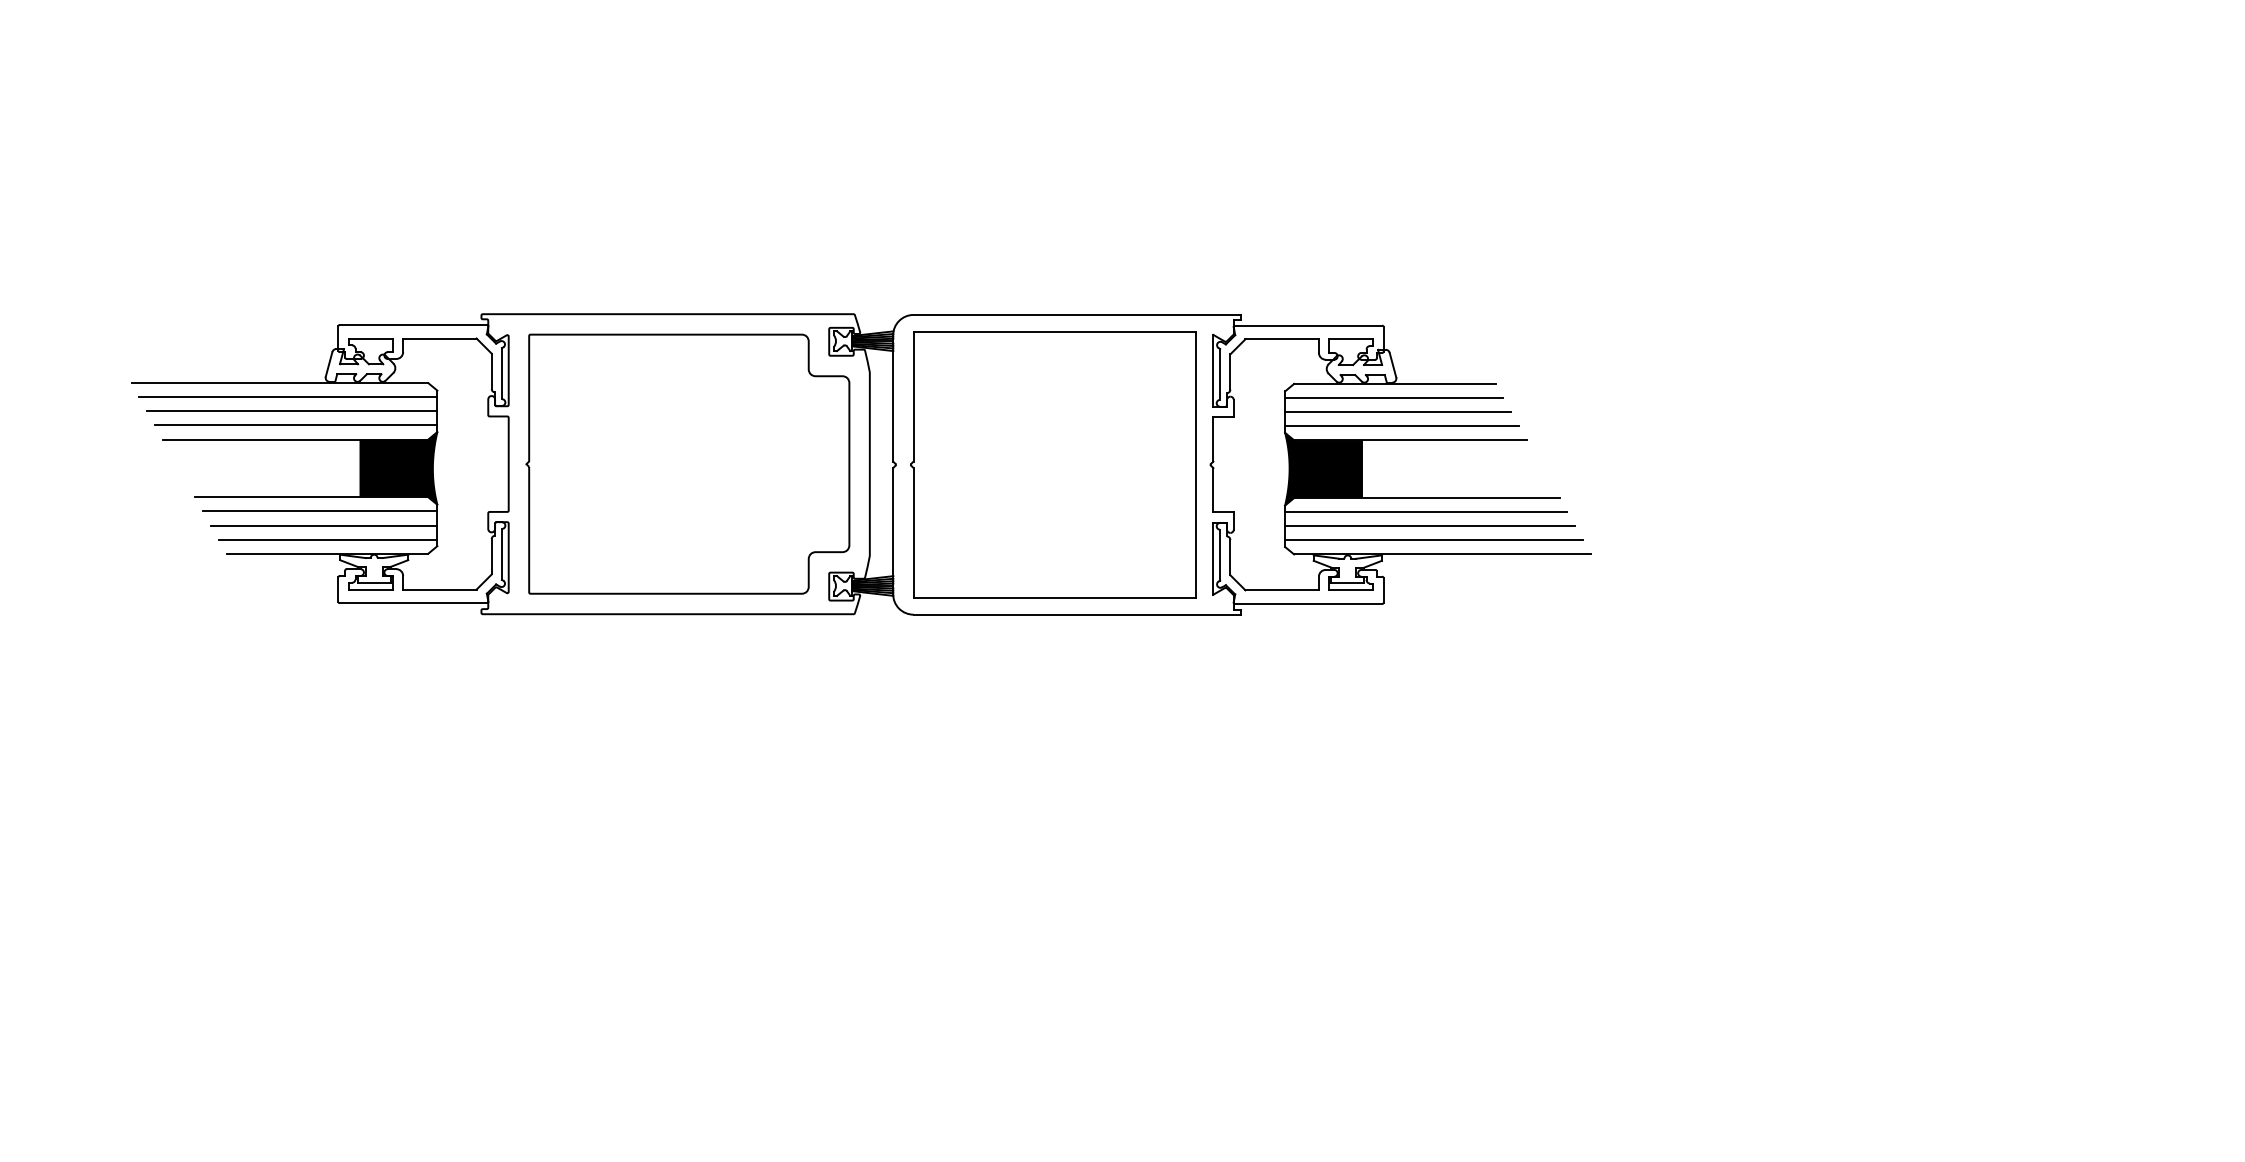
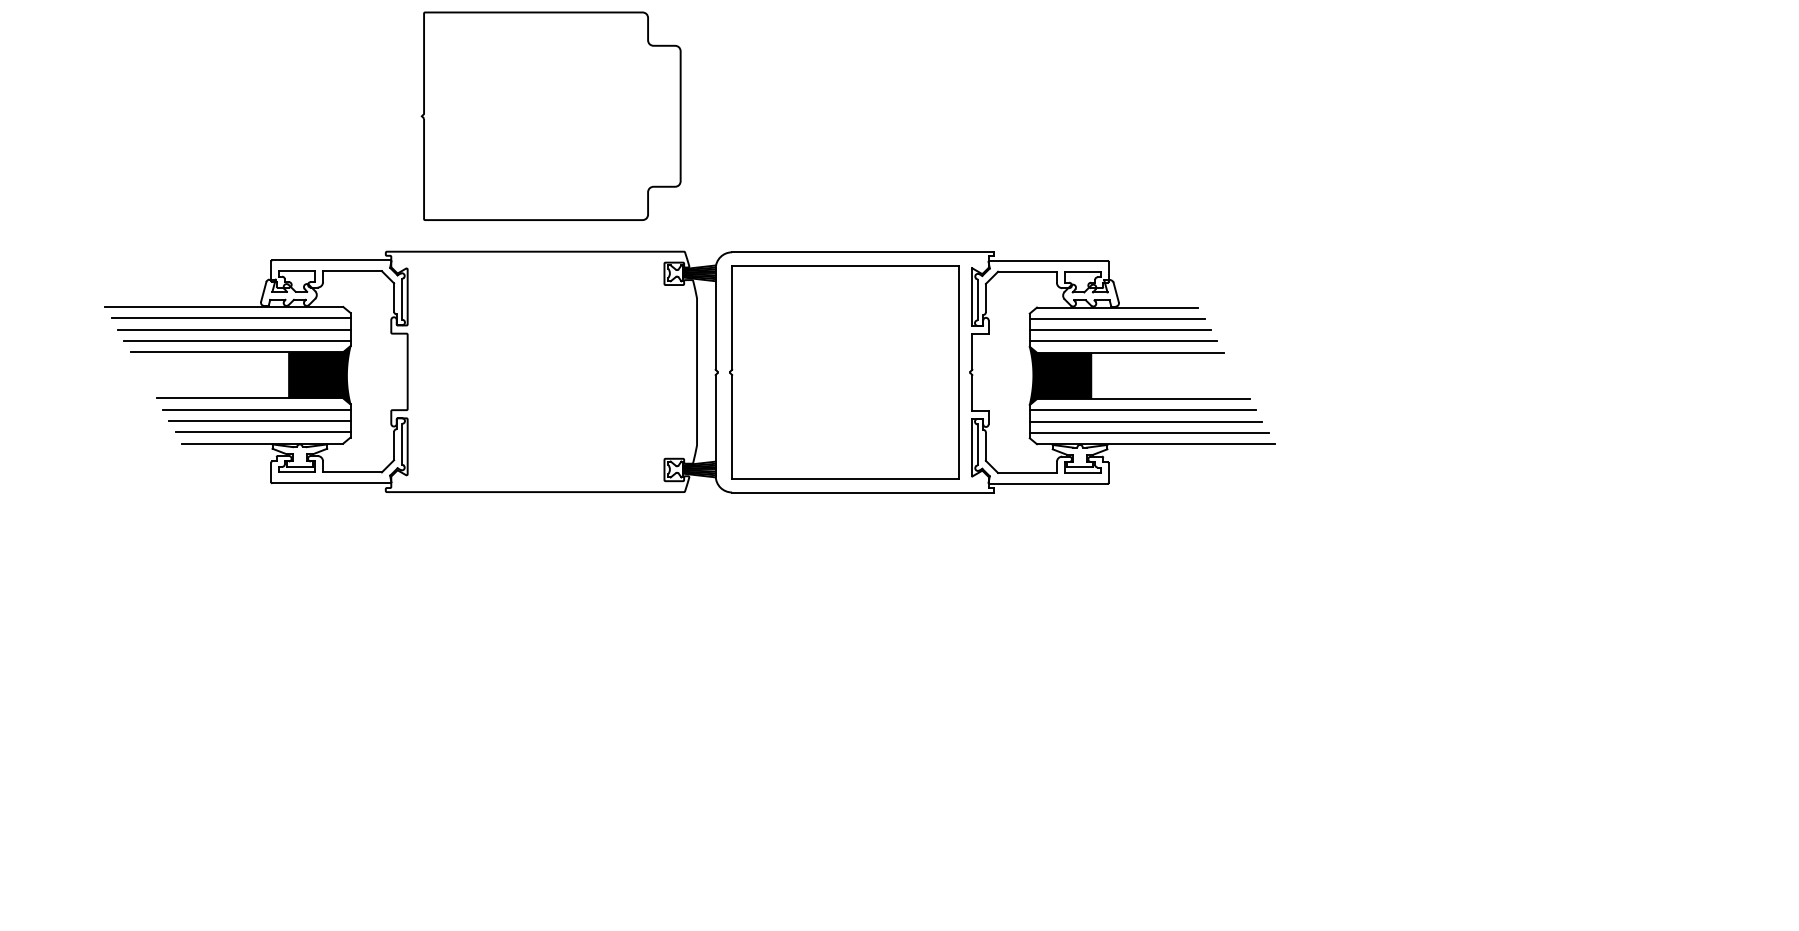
part: (687, 463) -> (550, 115), moved

